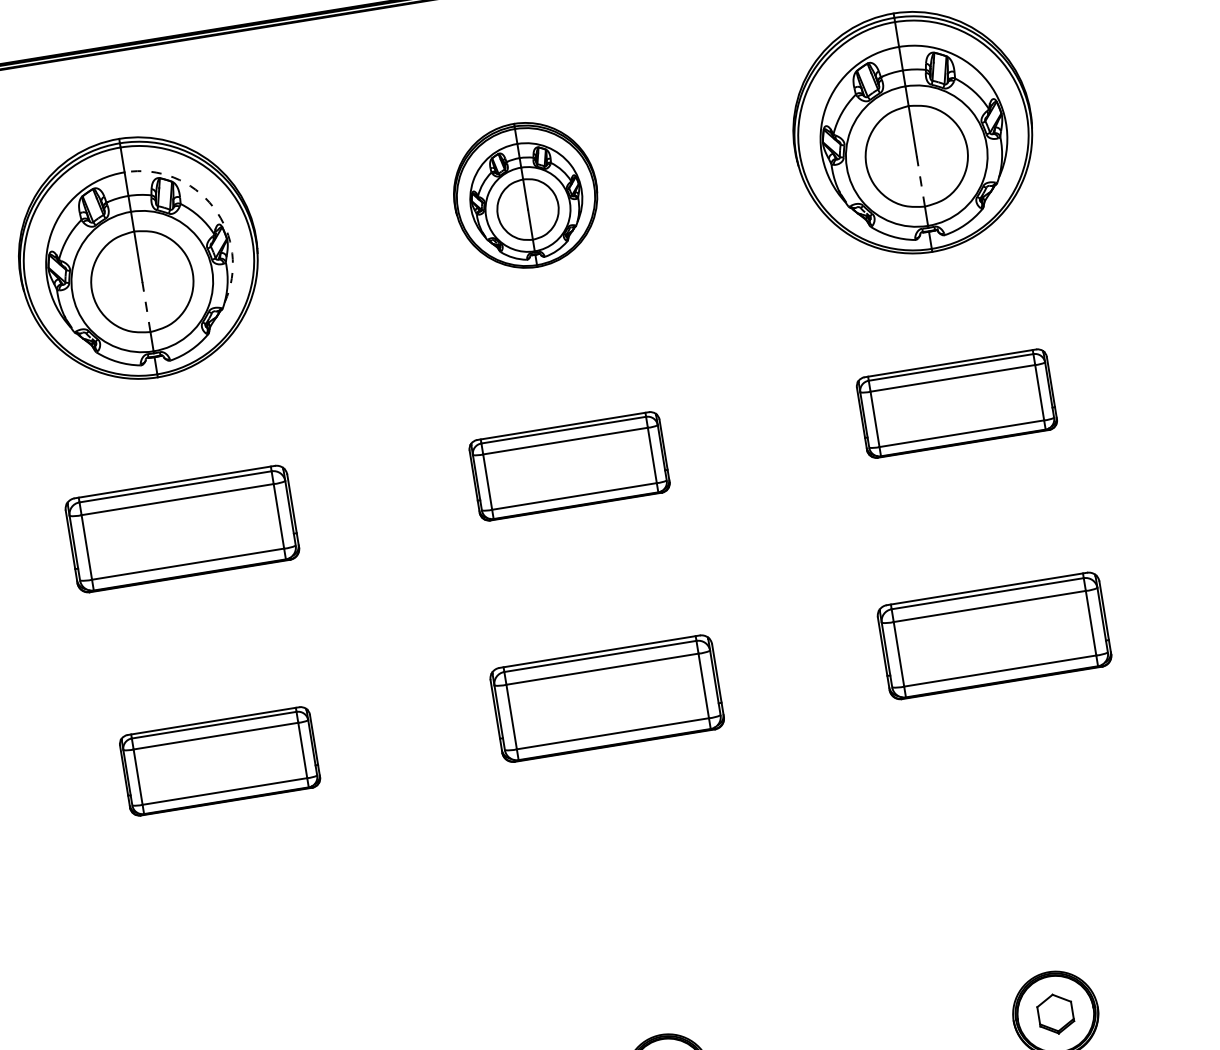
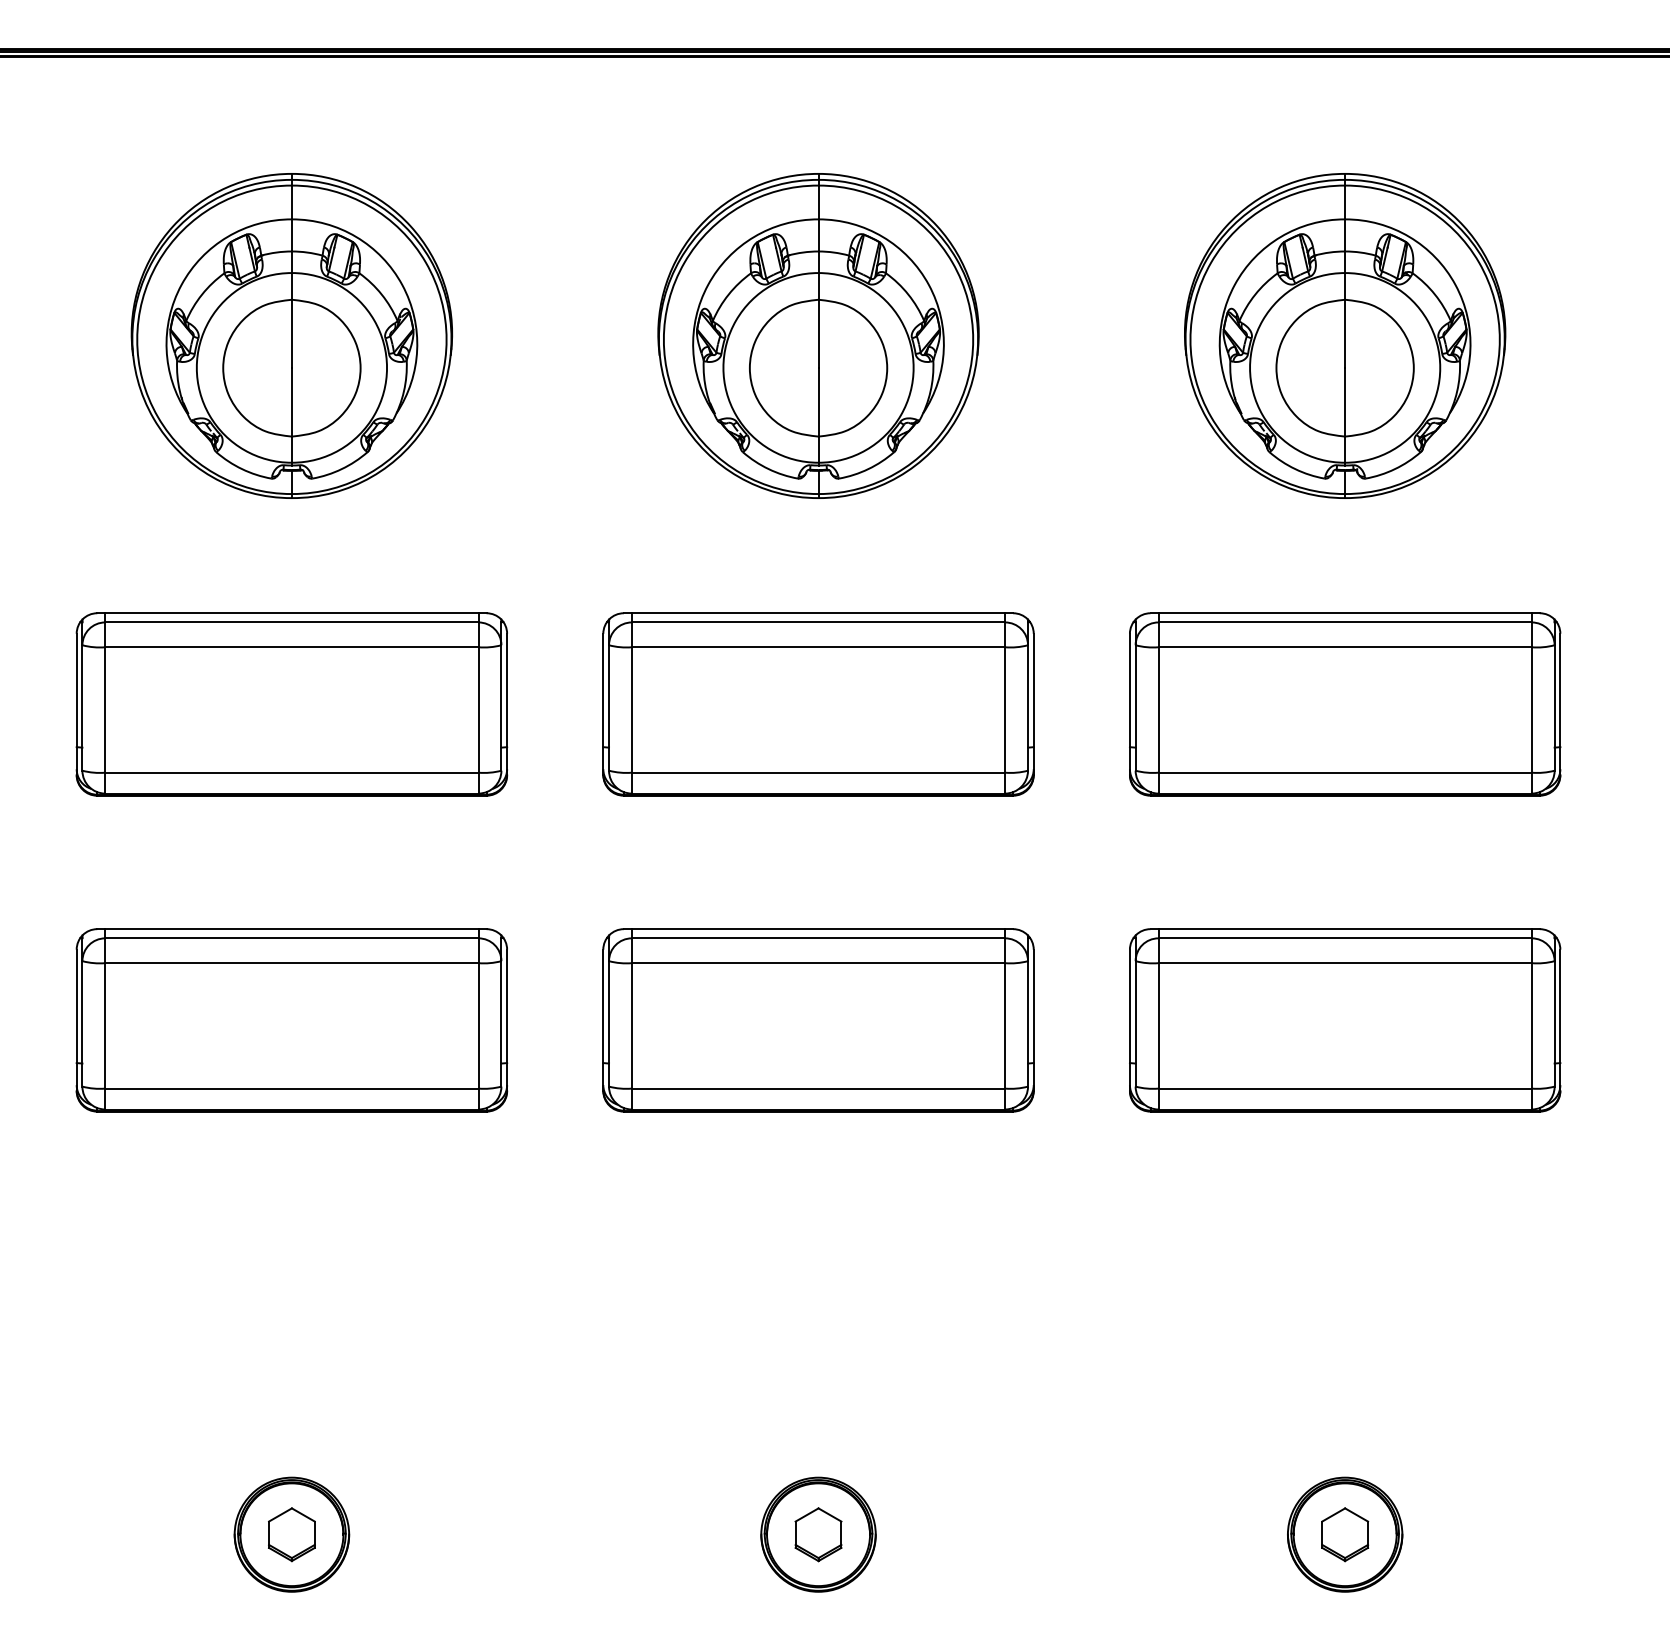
line: (921, 181) -> (1345, 402), dashed -> solid
part: (525, 195) -> (818, 335), size x1.67
arc: (213, 207) -> (402, 285), dashed -> solid
line: (146, 307) -> (291, 402), dashed -> solid
part: (957, 403) -> (1345, 704), size x1.67
part: (569, 466) -> (818, 704), size x1.67
part: (182, 529) -> (291, 704), size x1.43
part: (994, 635) -> (1345, 1020), size x1.43
part: (607, 698) -> (818, 1020), size x1.43
part: (219, 761) -> (291, 1020), size x1.67

